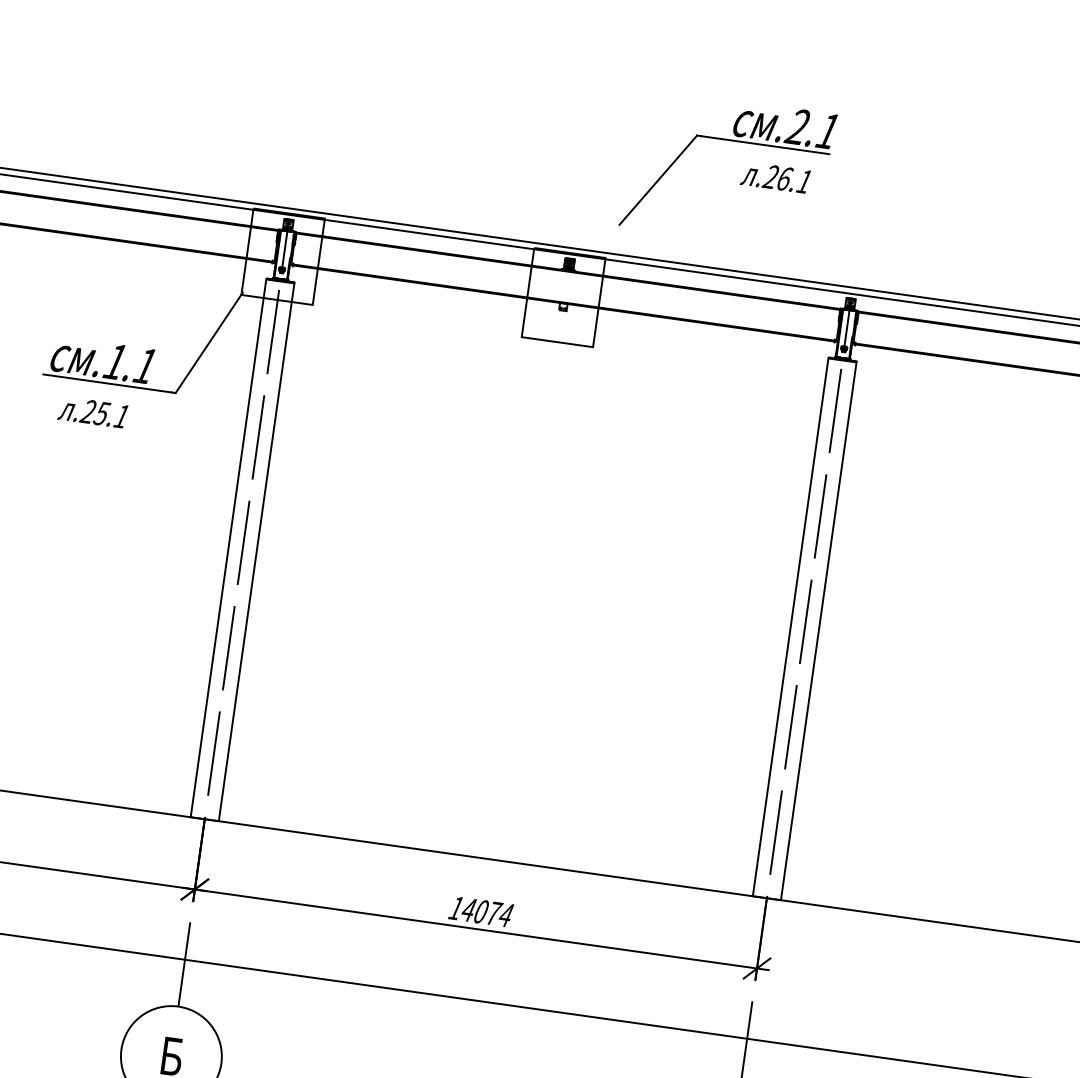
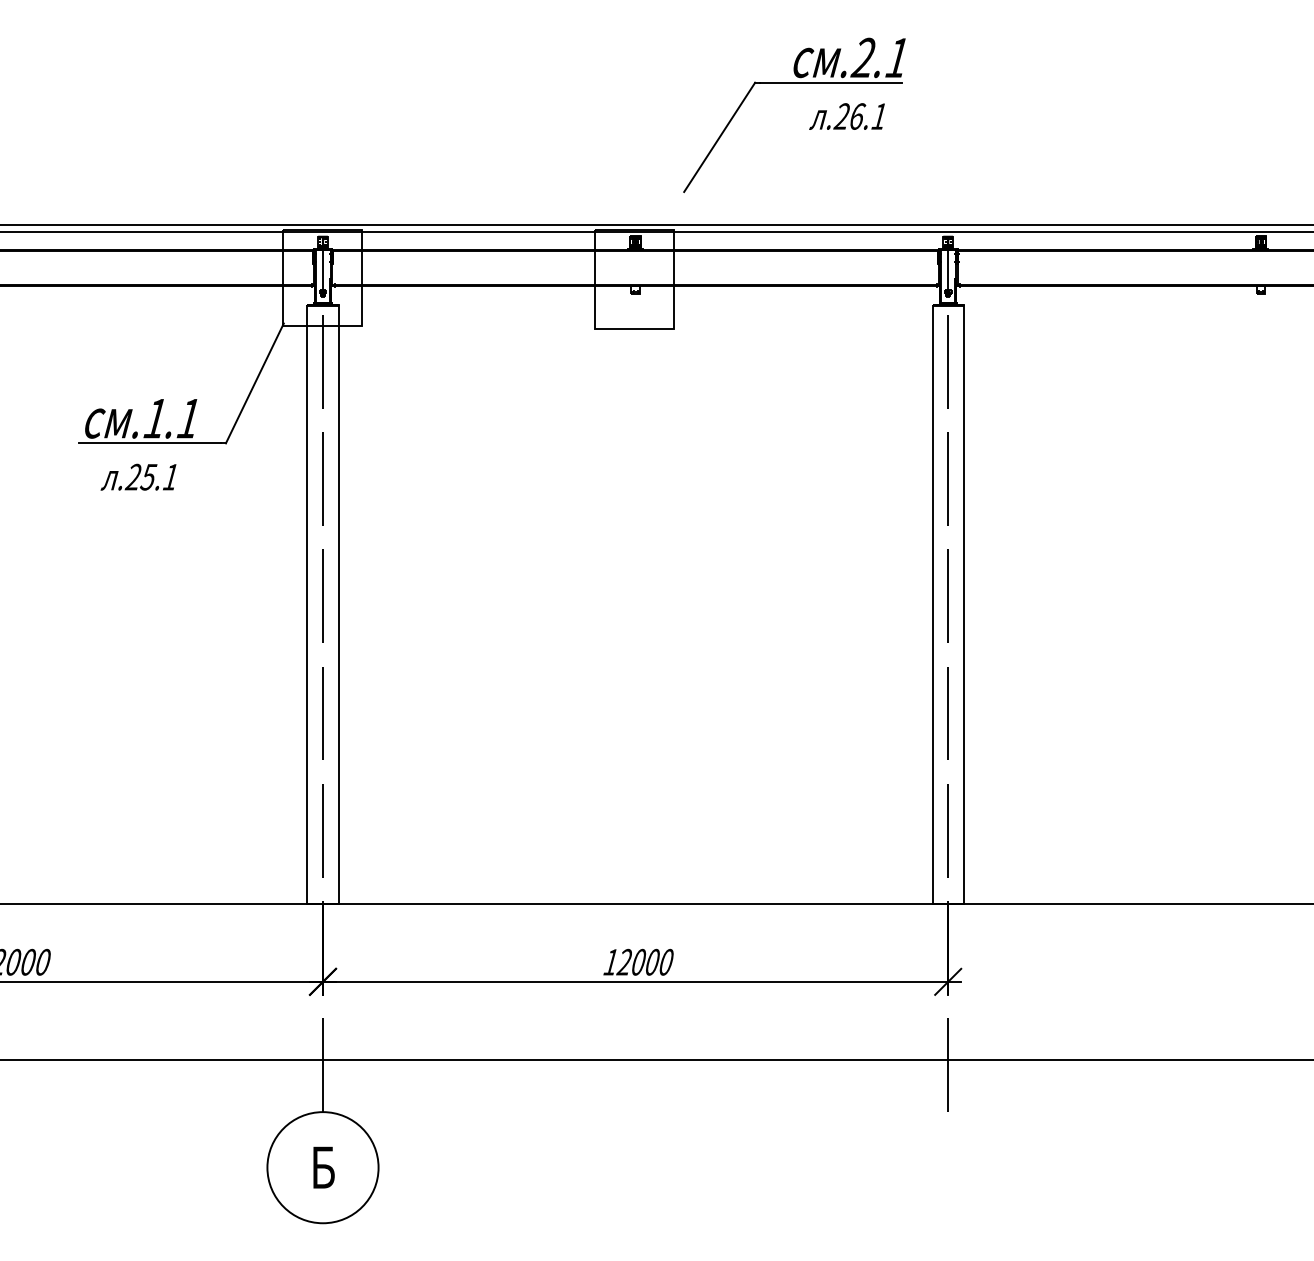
text: (486, 911) -> (644, 961), 14074 -> 12000

